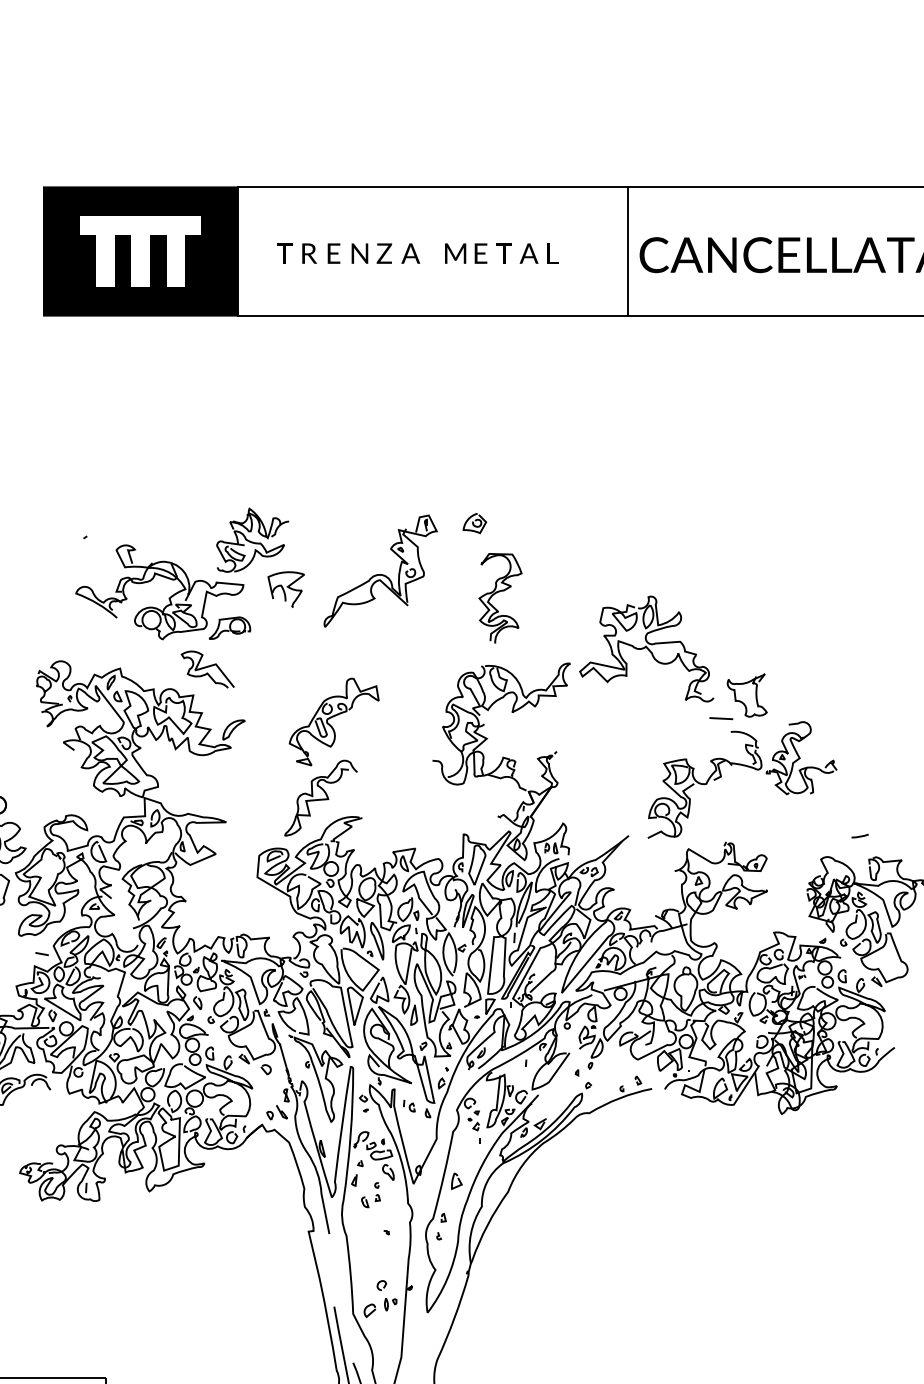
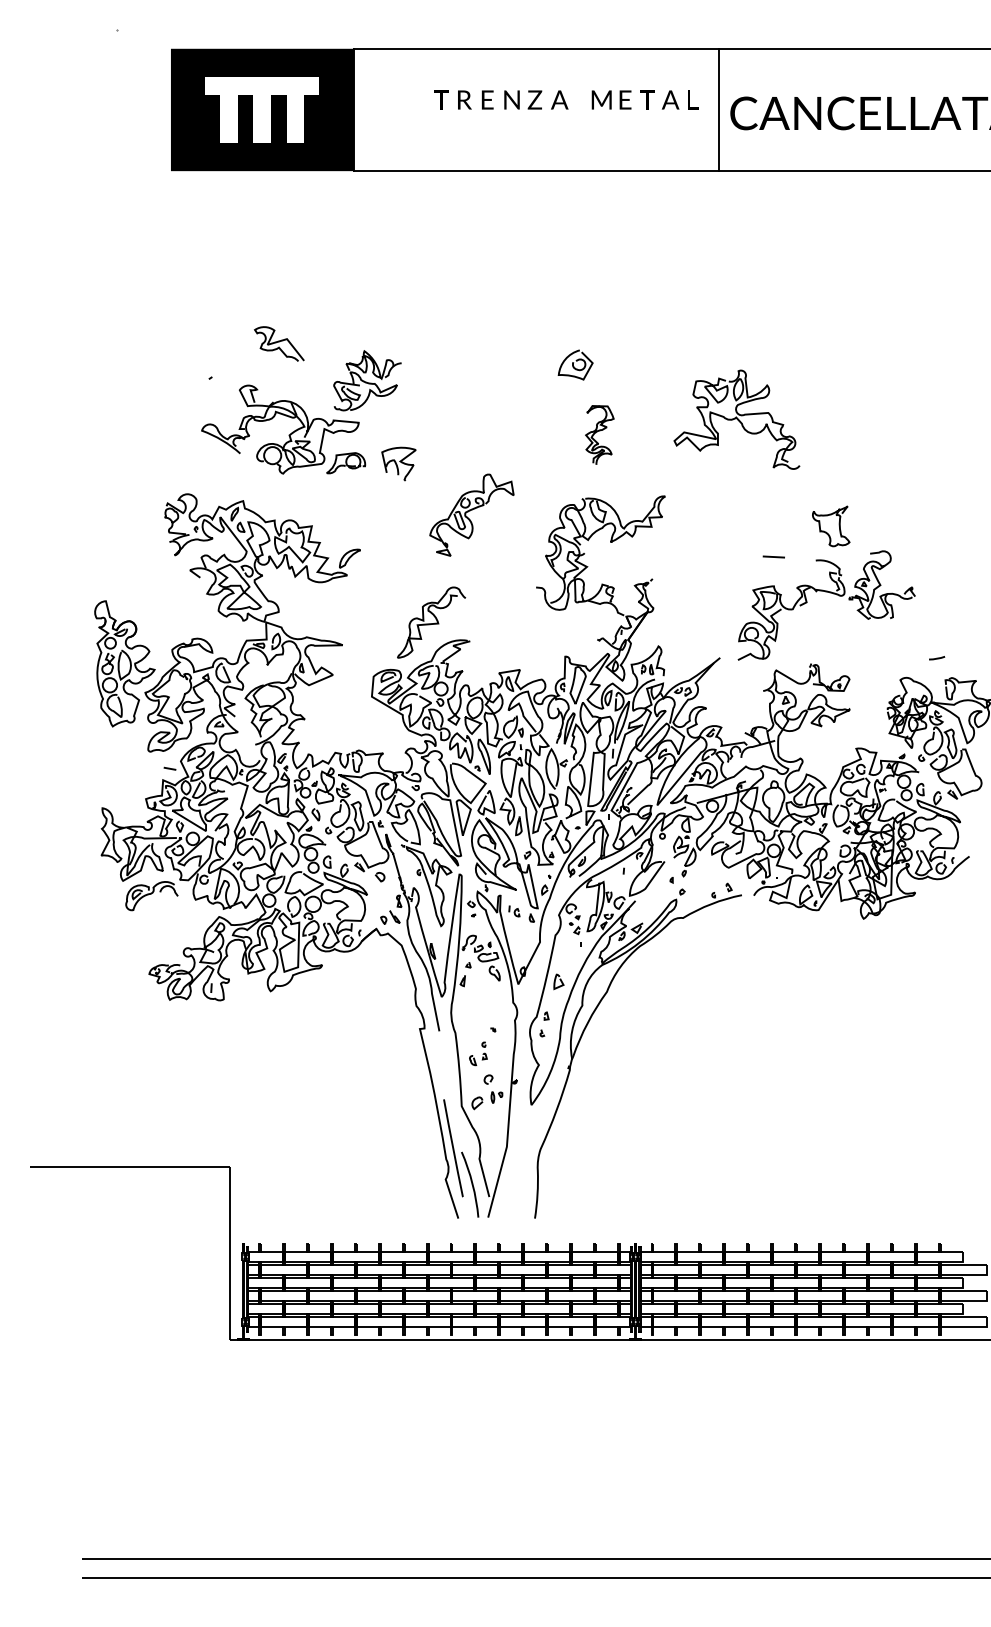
text: (418, 253) -> (566, 99), moved
part: (474, 522) -> (575, 364), size x1.6
part: (380, 570) -> (487, 409), removed
part: (285, 589) -> (398, 463), moved
part: (500, 597) -> (599, 434), size x0.7
part: (646, 648) -> (736, 419), moved
curve: (207, 667) -> (279, 342), moved
line: (720, 718) -> (773, 556), moved
part: (333, 721) -> (471, 514), moved
part: (371, 1194) -> (478, 1053), moved

